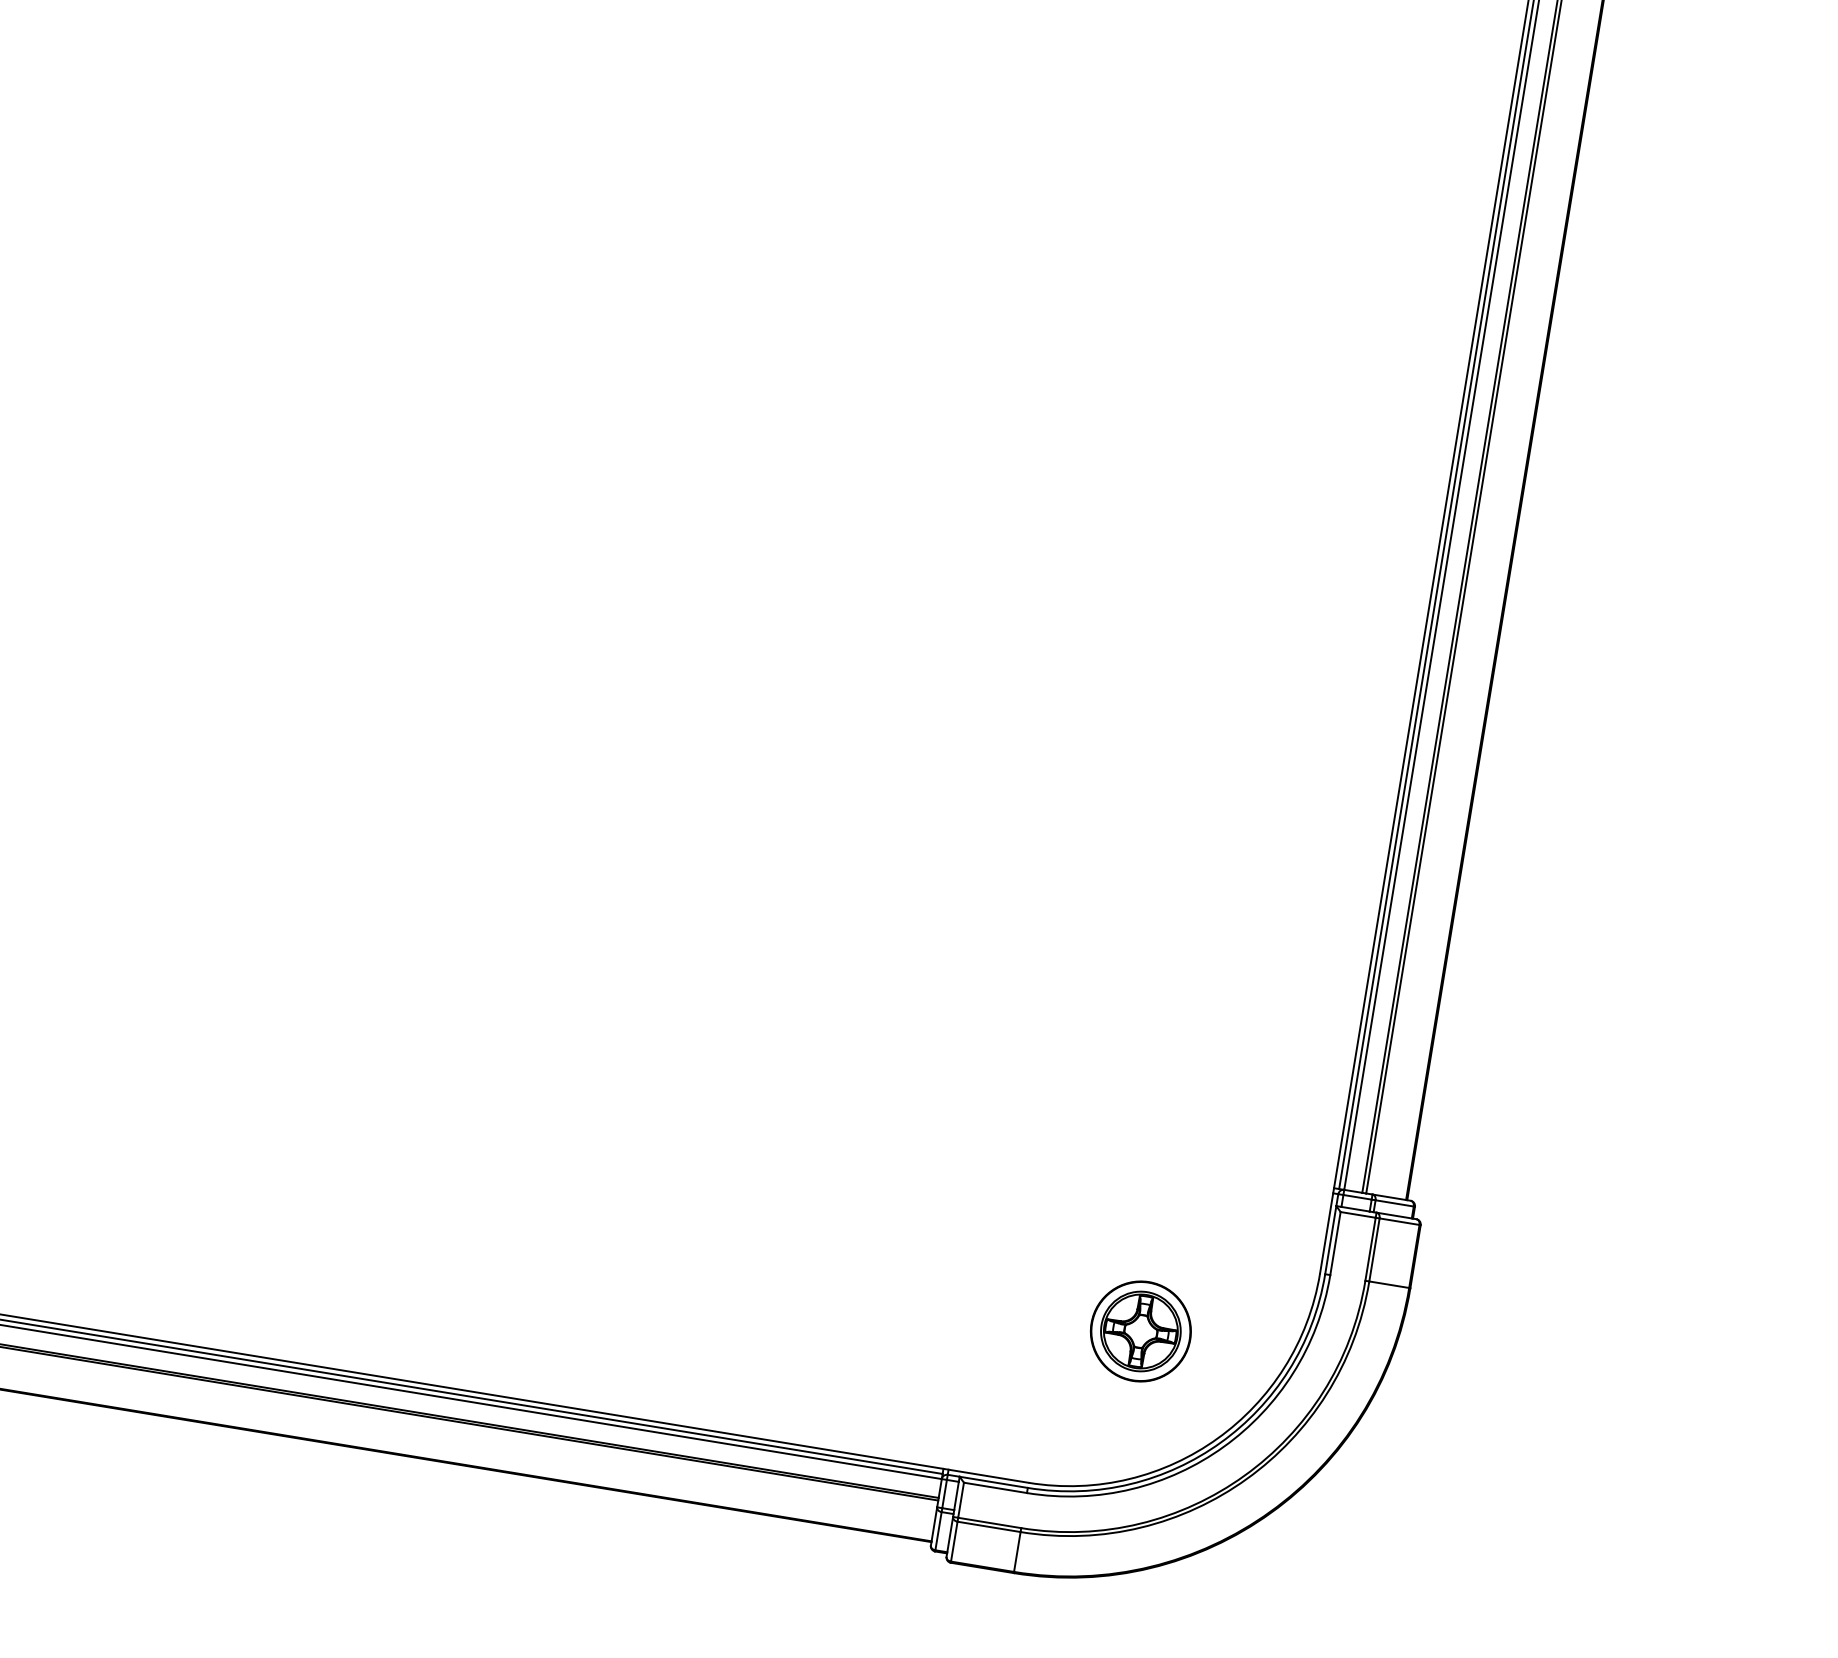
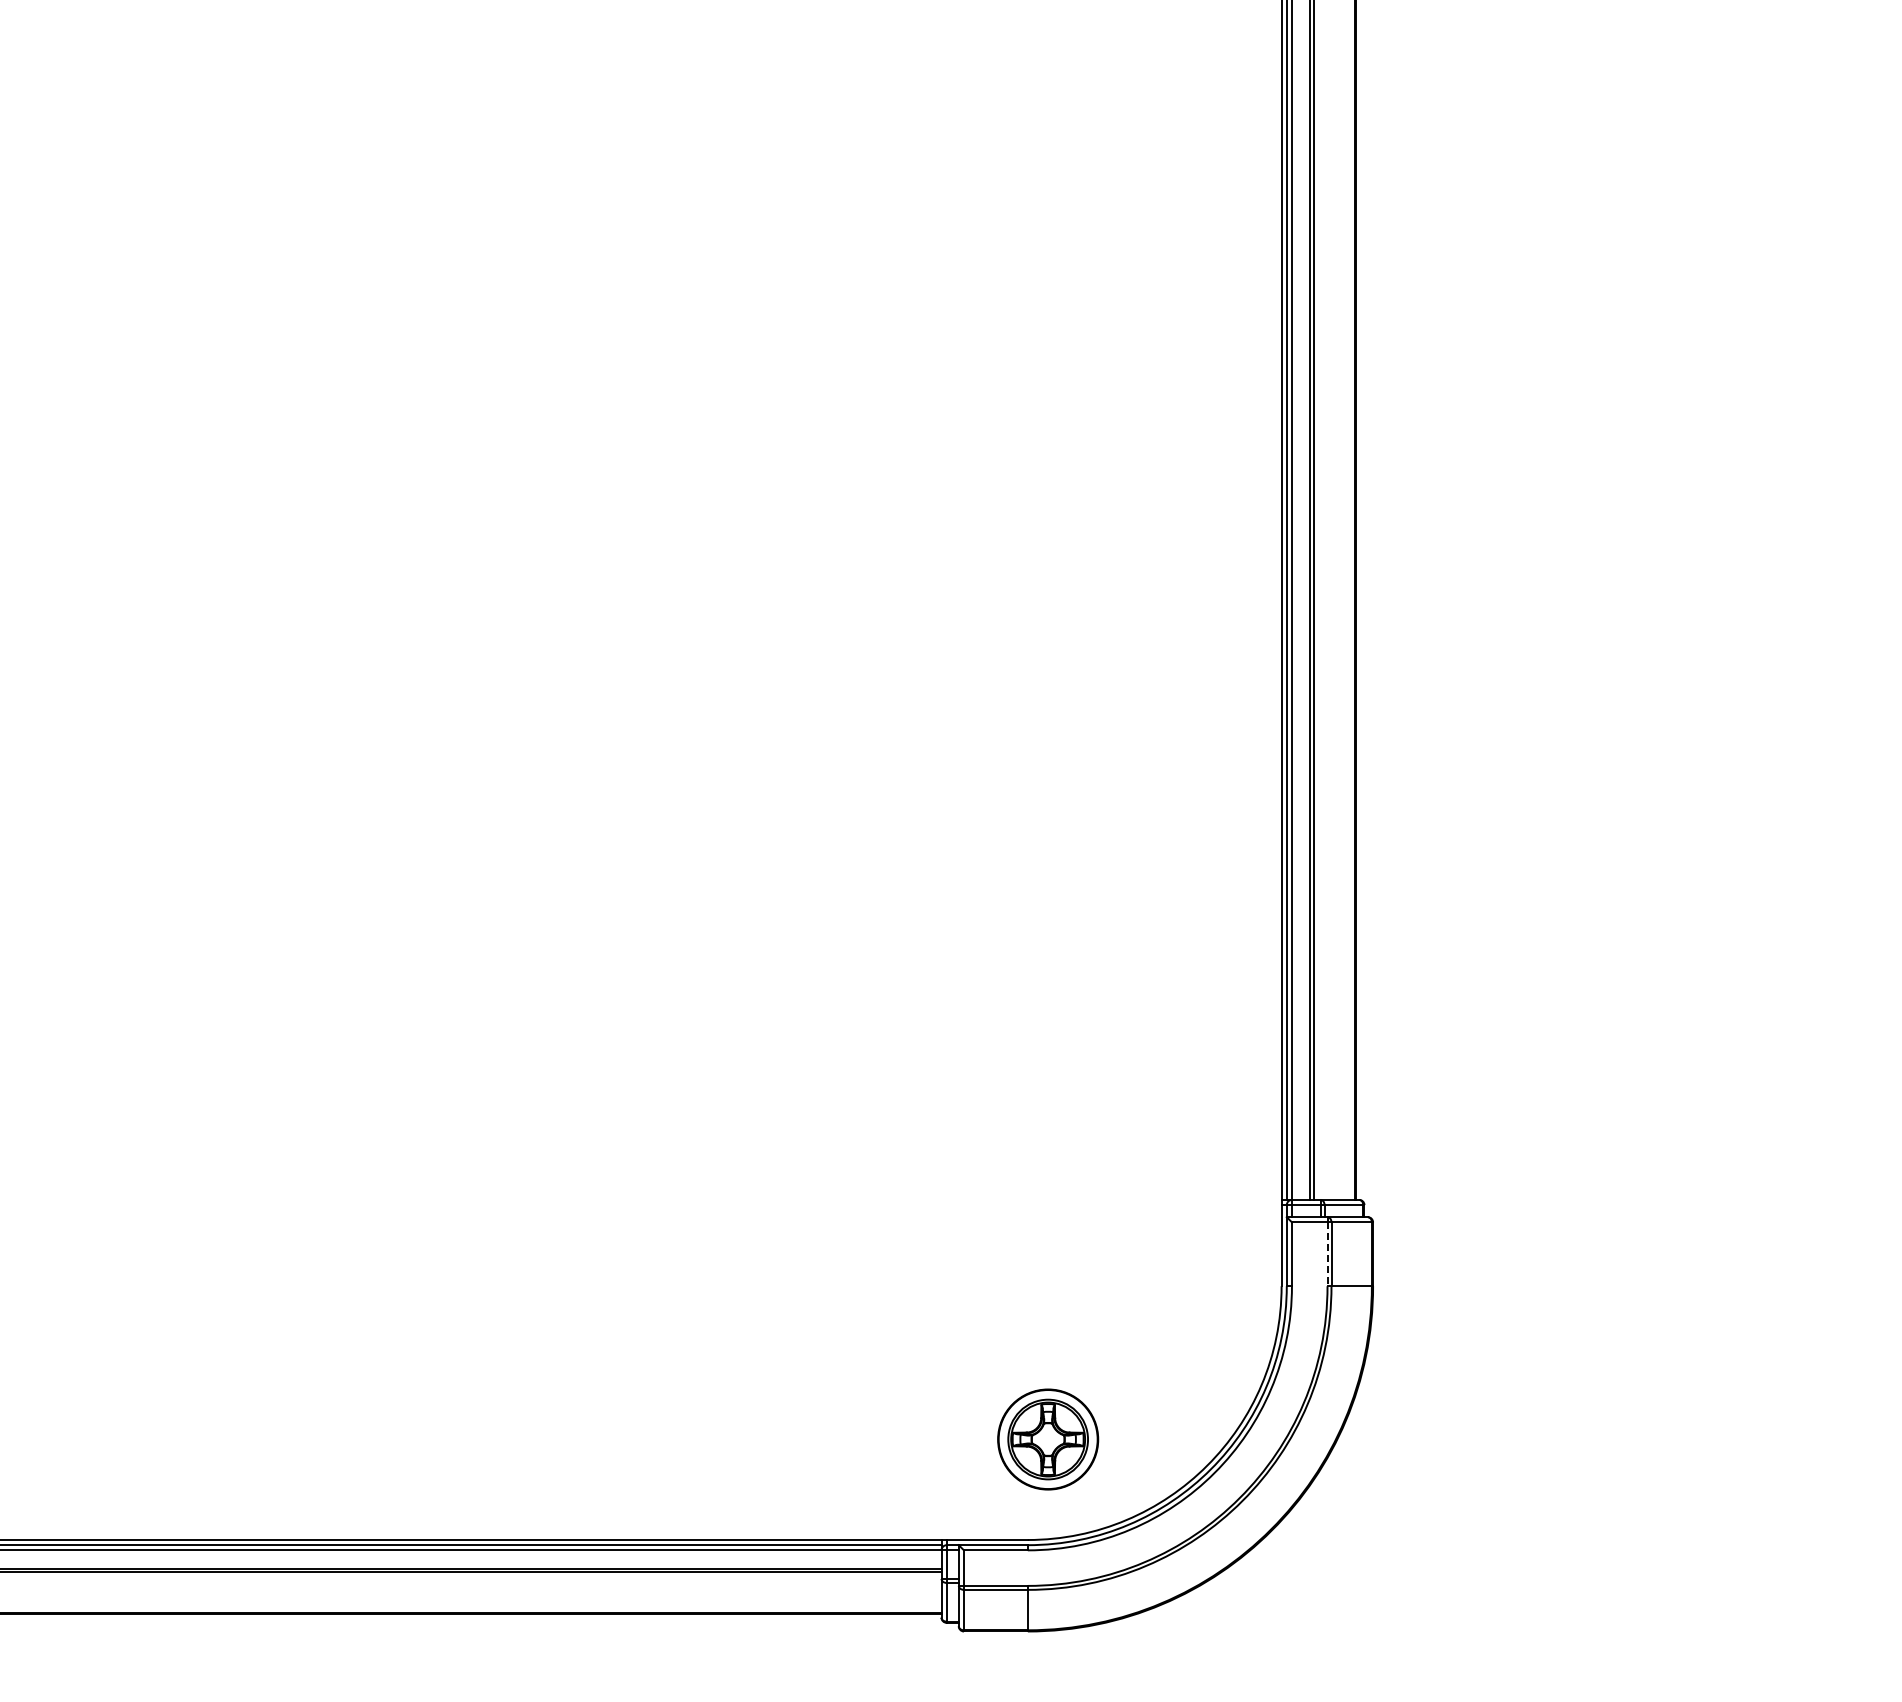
line: (1370, 1249) -> (1327, 1254), solid -> dashed
part: (1141, 1331) -> (1048, 1439), moved

